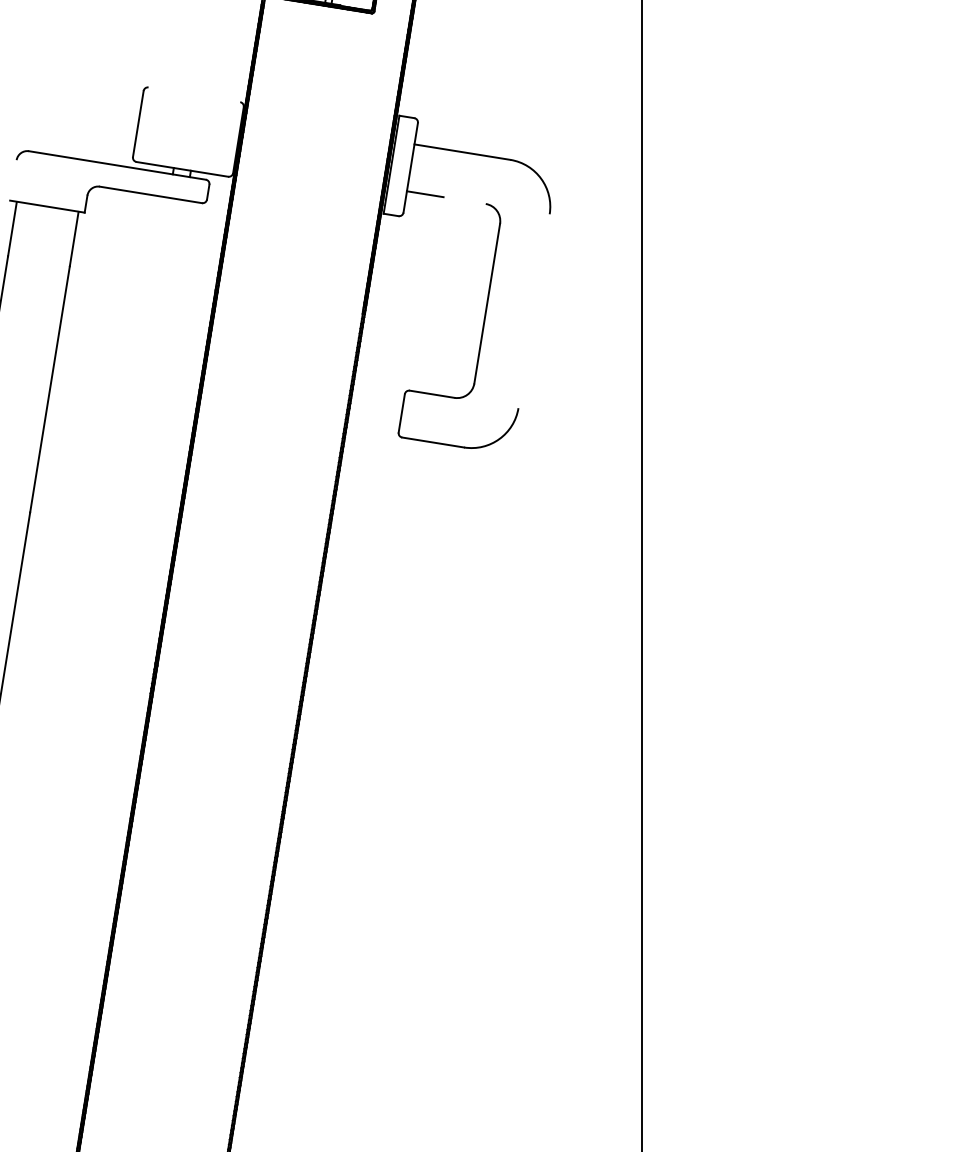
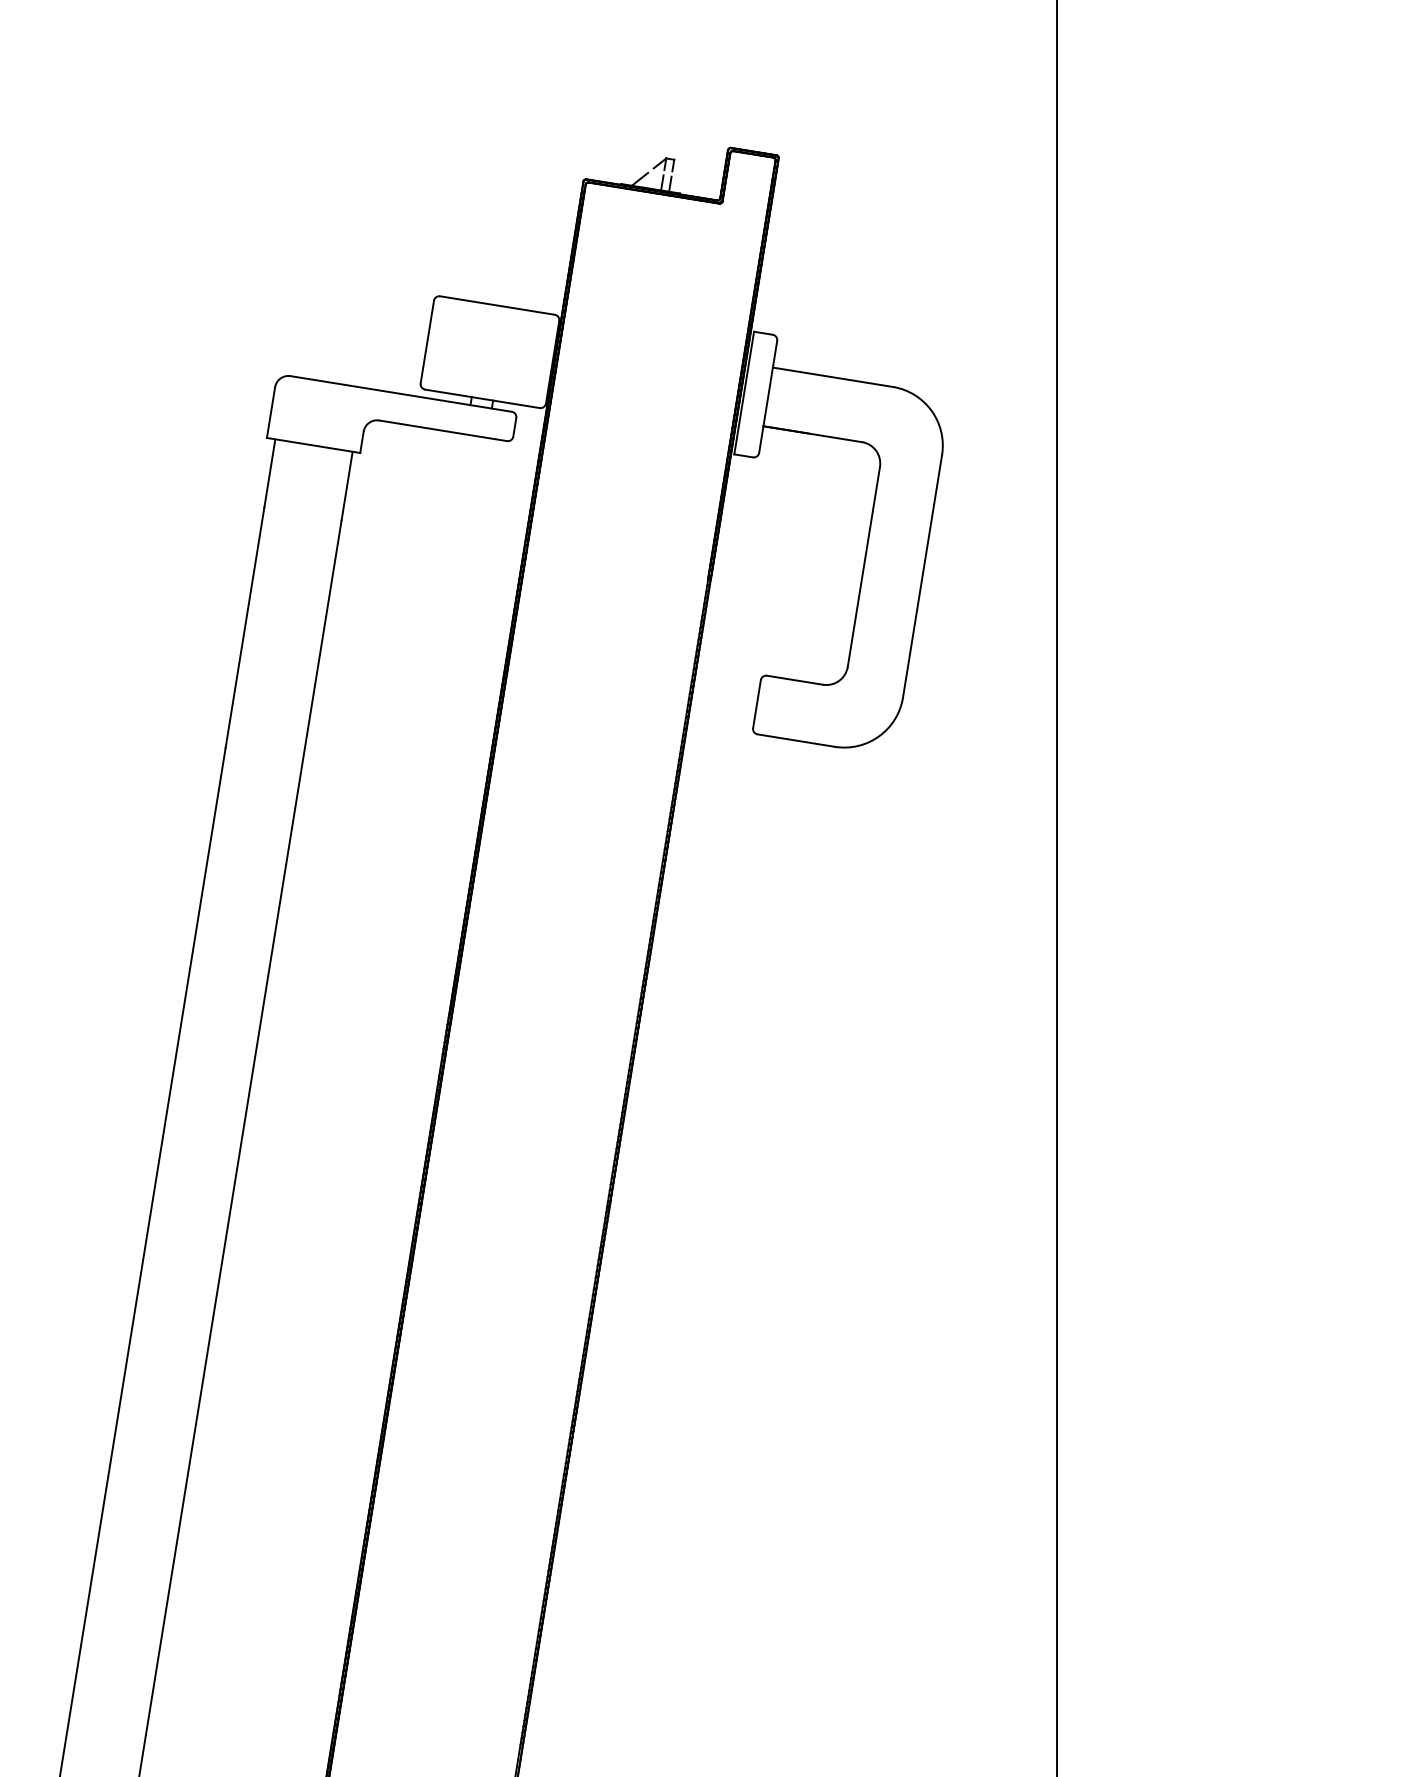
line: (194, 94) -> (497, 305), added
line: (12, 180) -> (270, 412), added
line: (446, 197) -> (812, 434), added
line: (534, 311) -> (922, 576), added

